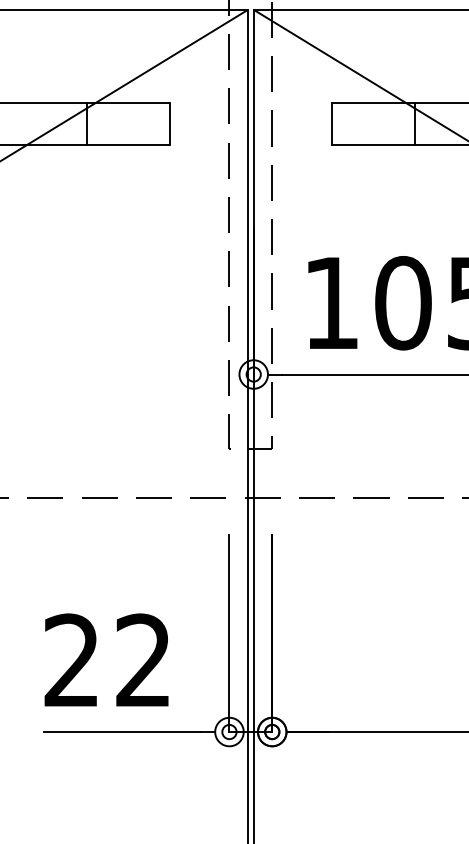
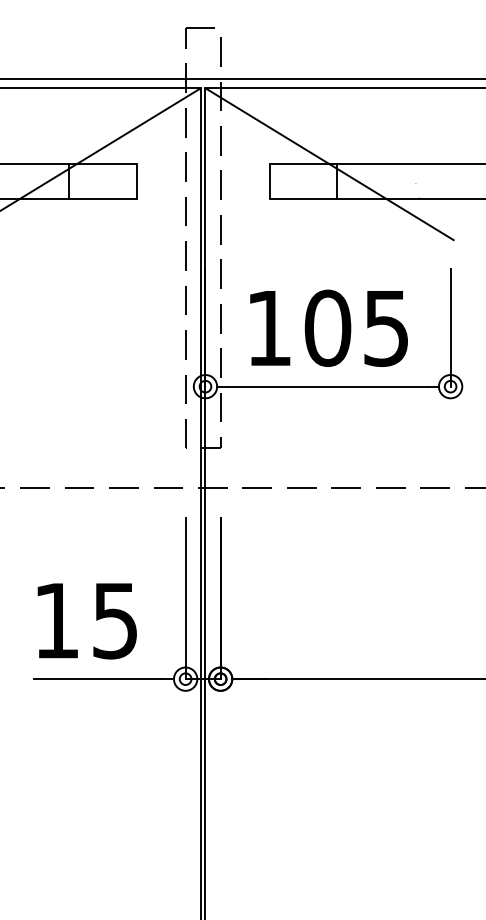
text: (107, 660) -> (85, 620), 22 -> 15

